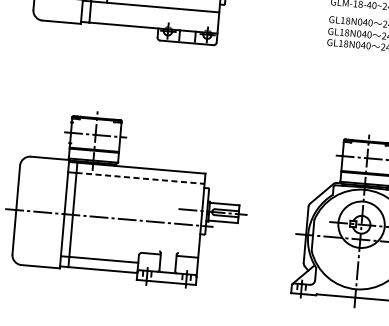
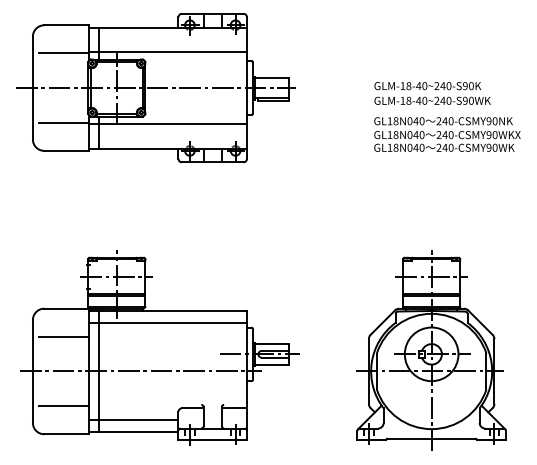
line: (141, 178) -> (173, 322), dashed -> solid
line: (45, 182) -> (63, 336), added
line: (40, 242) -> (63, 406), added

